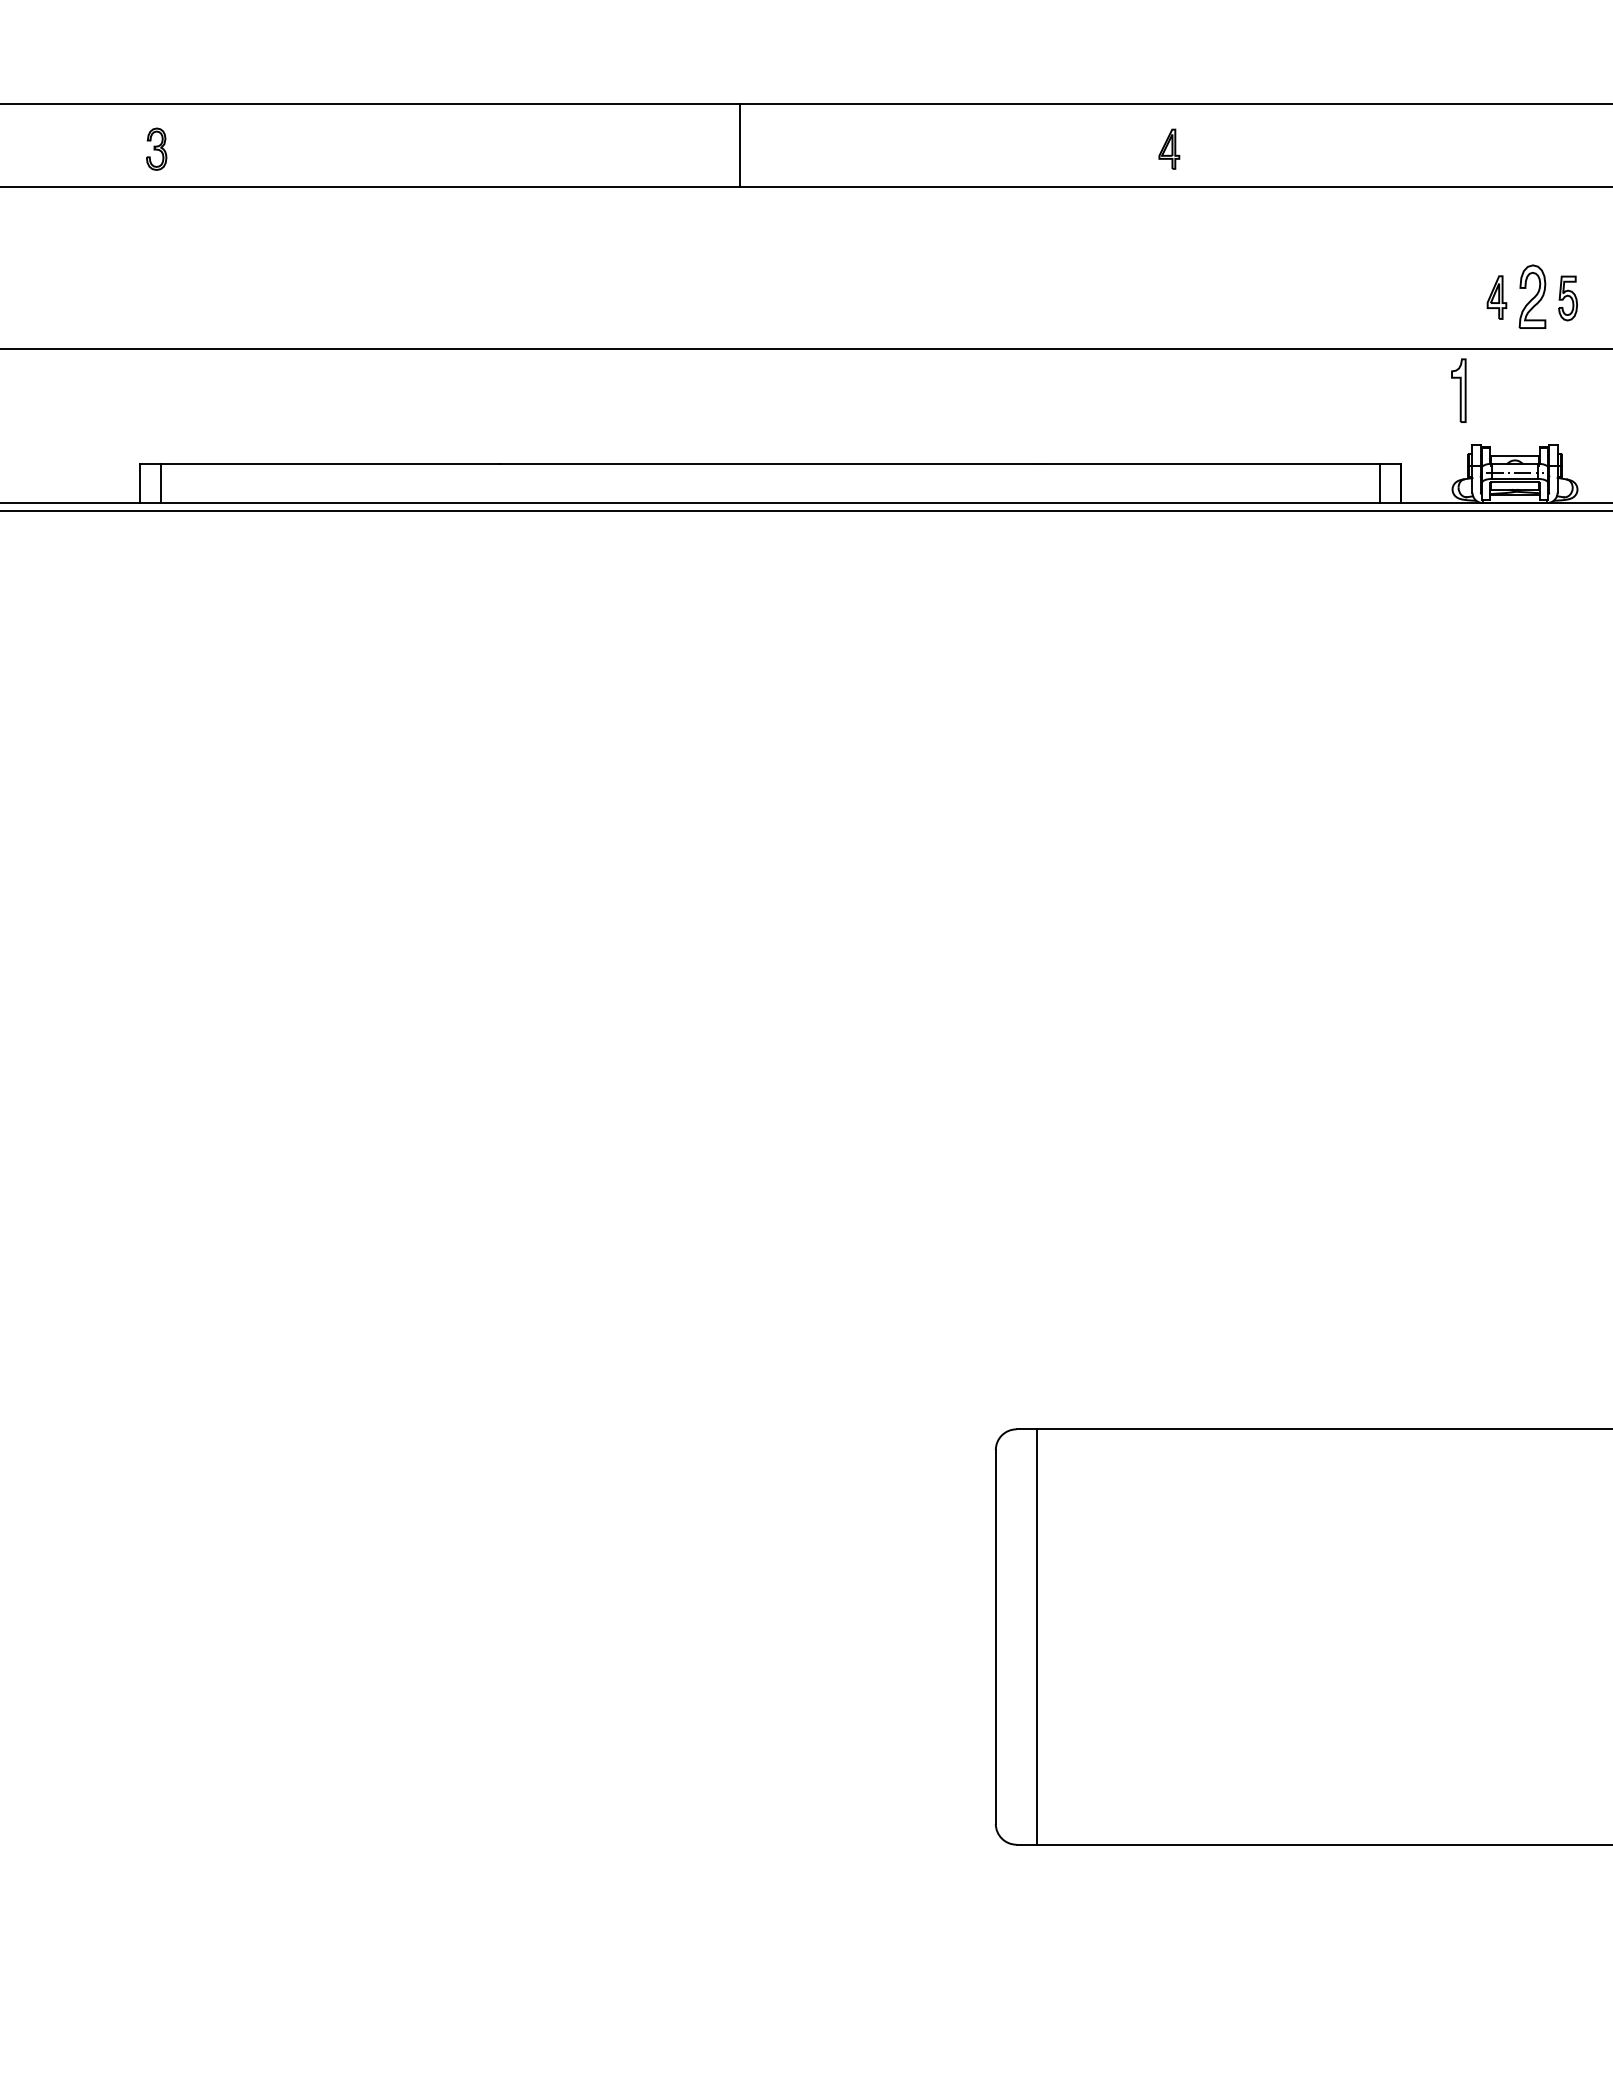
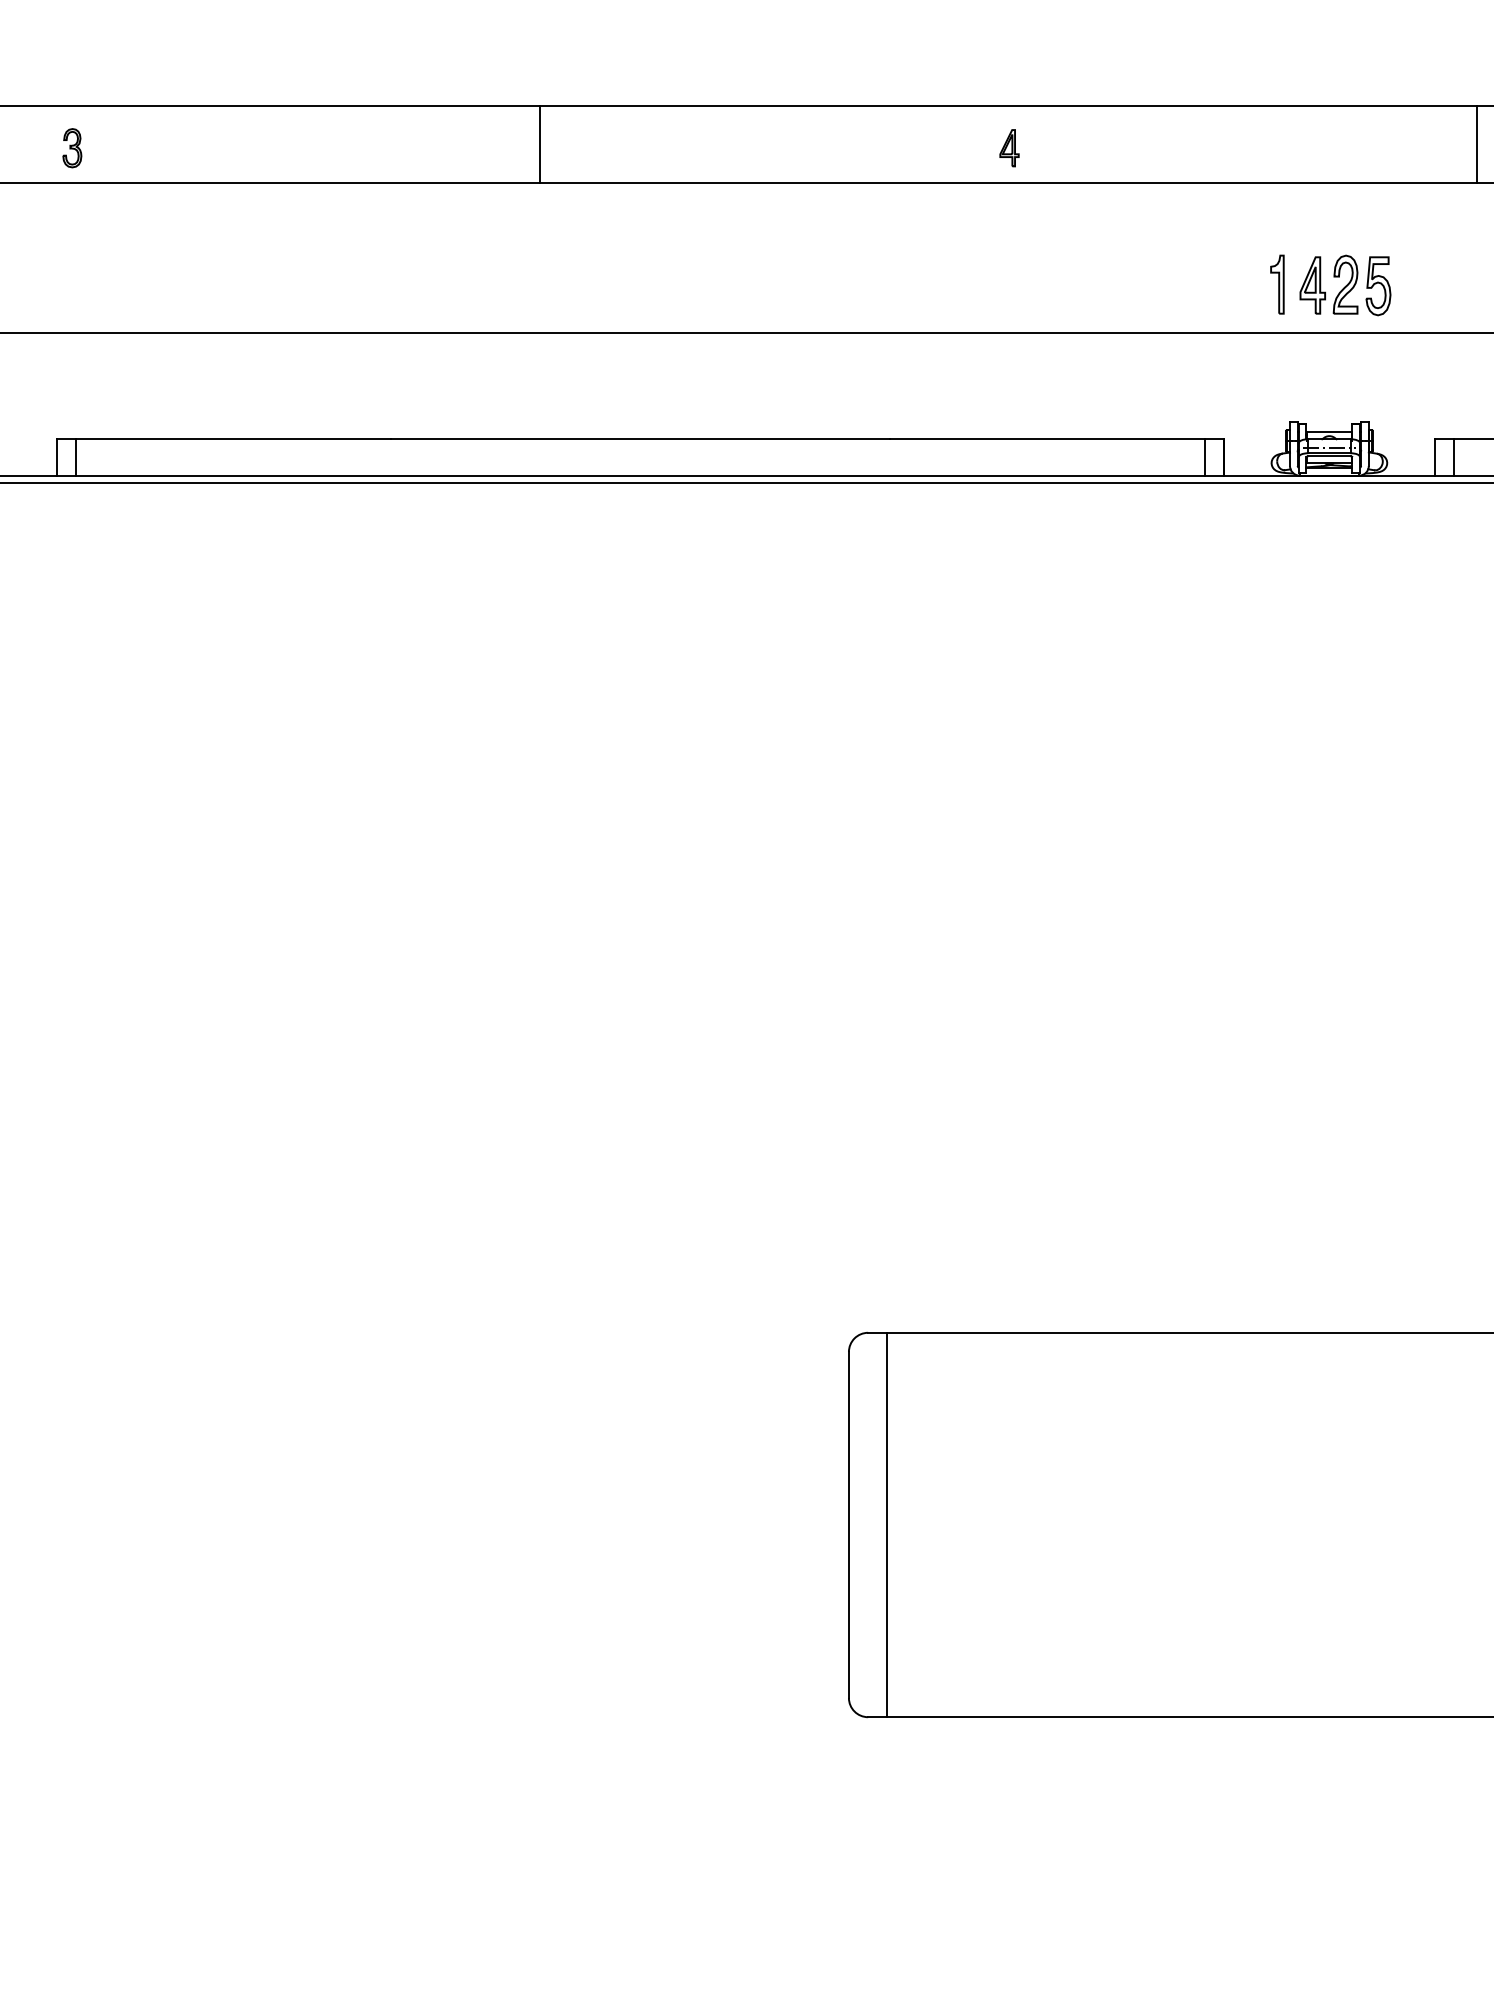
line: (740, 145) -> (540, 144), moved
part: (1496, 297) -> (1312, 285), size x1.43
part: (1568, 298) -> (1378, 286), size x1.43
part: (1458, 390) -> (1277, 284), moved

